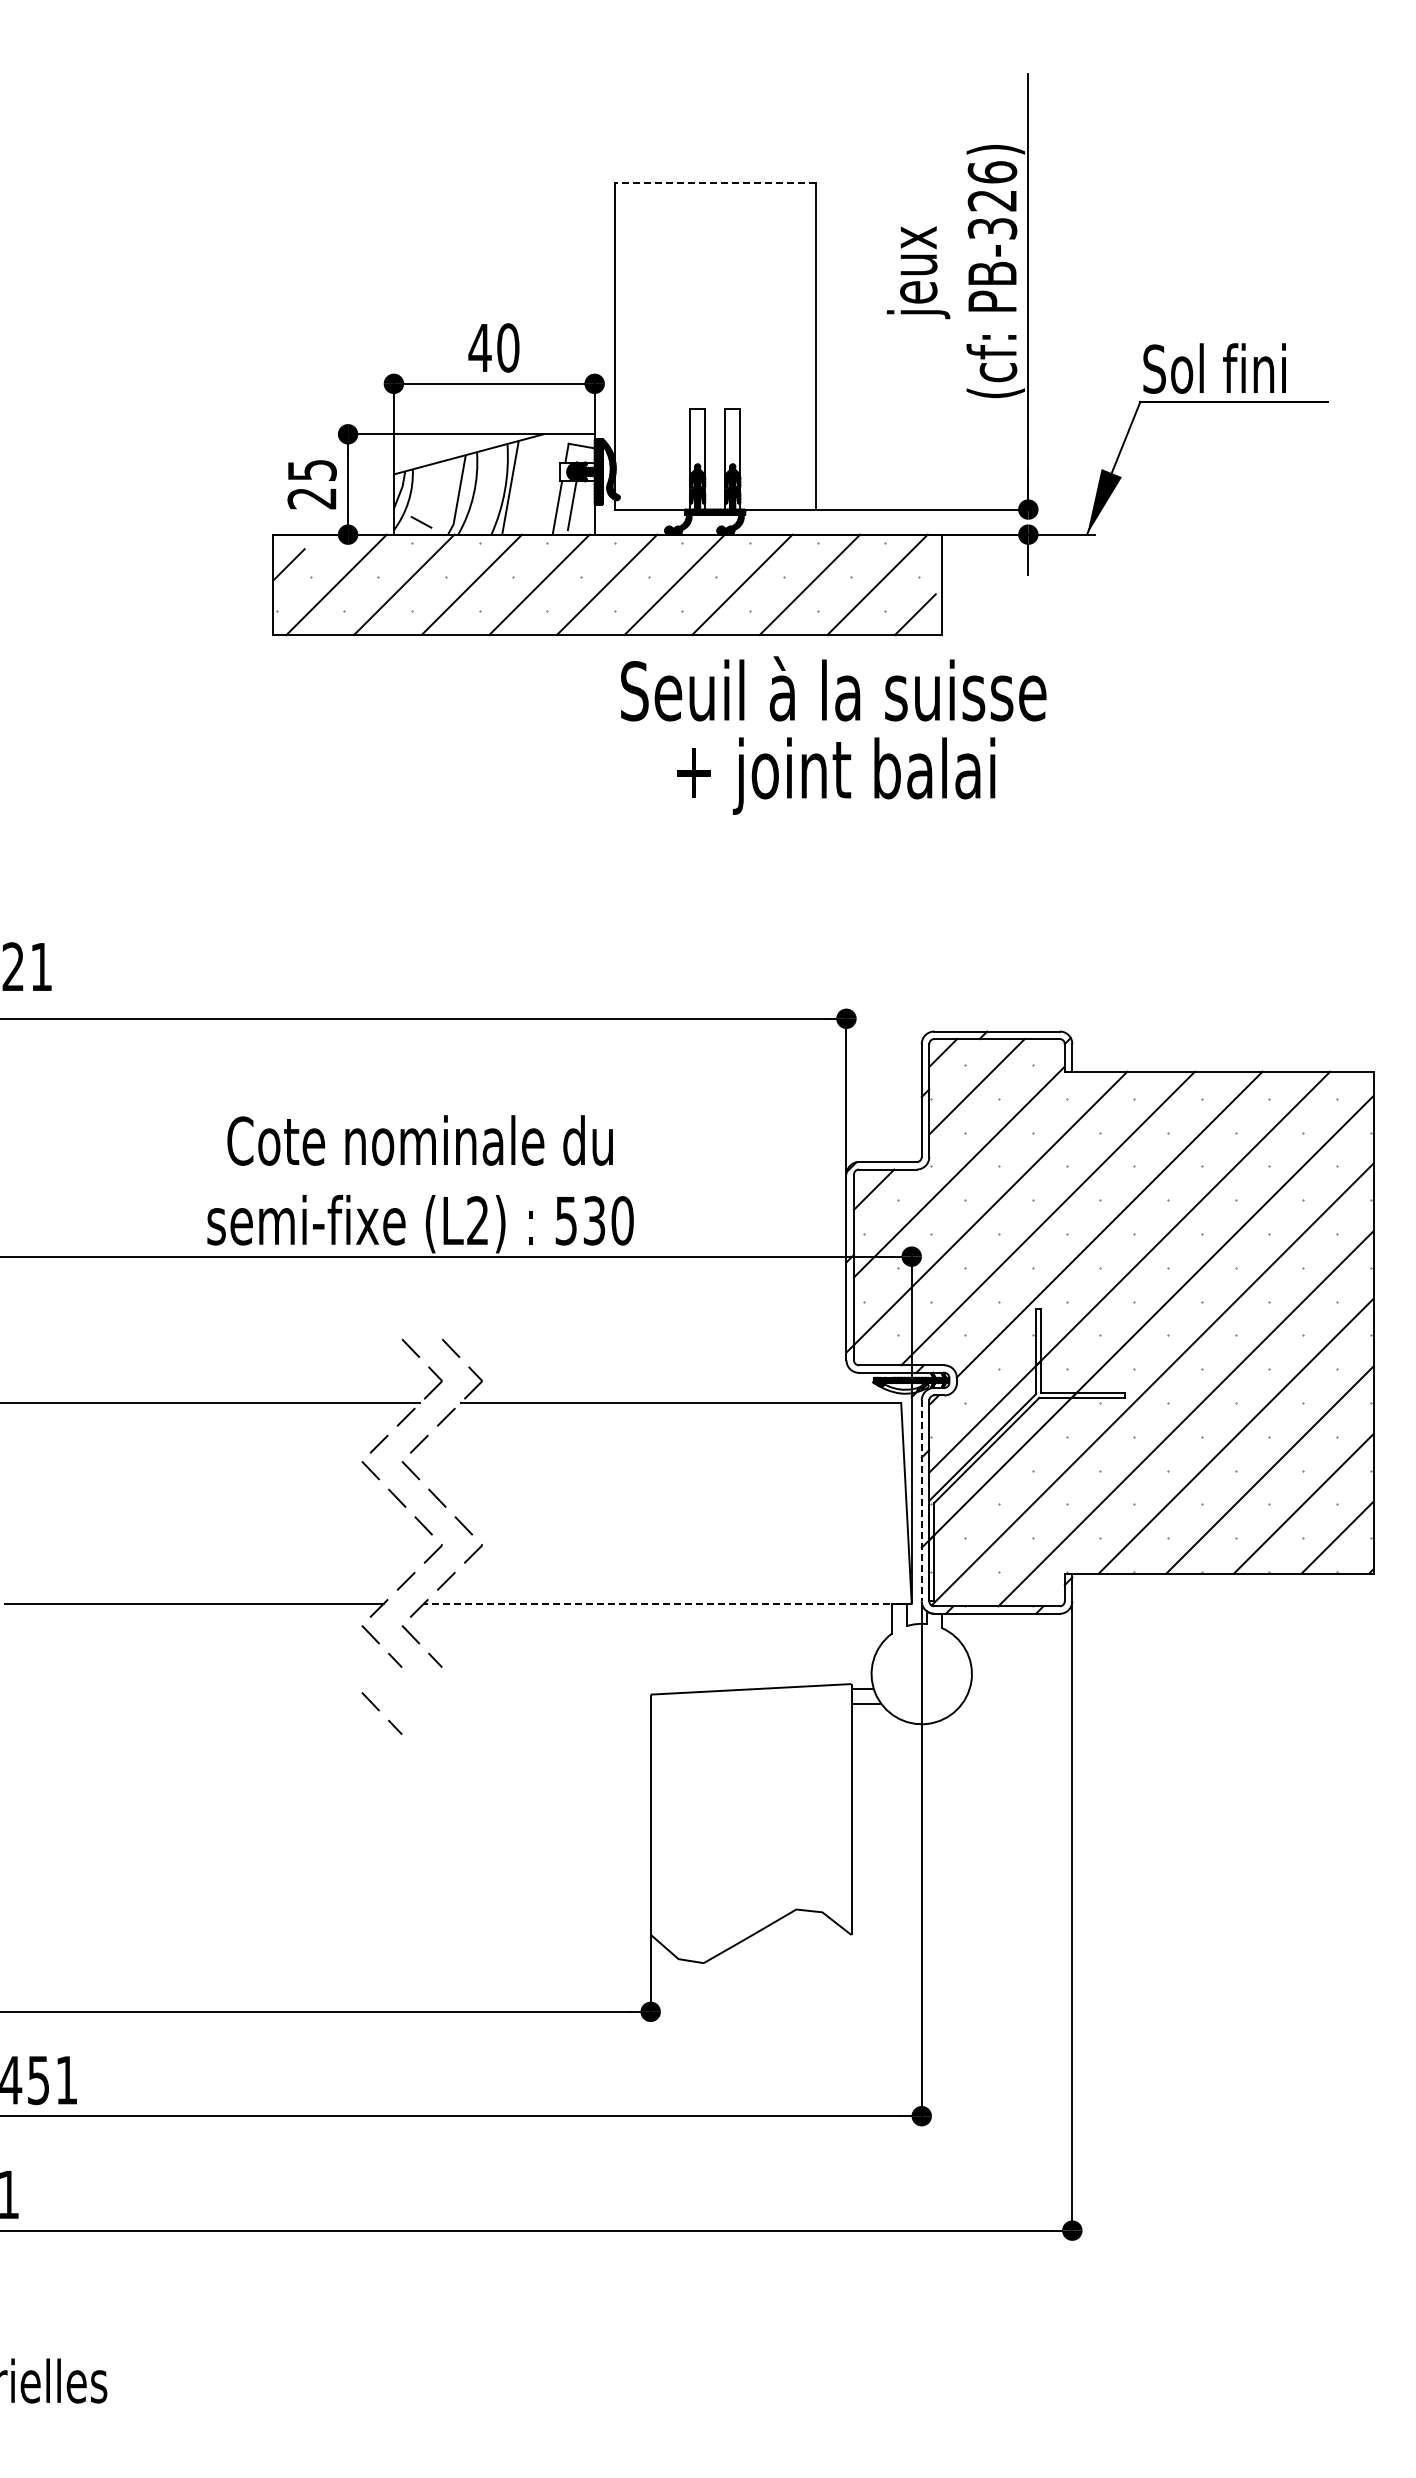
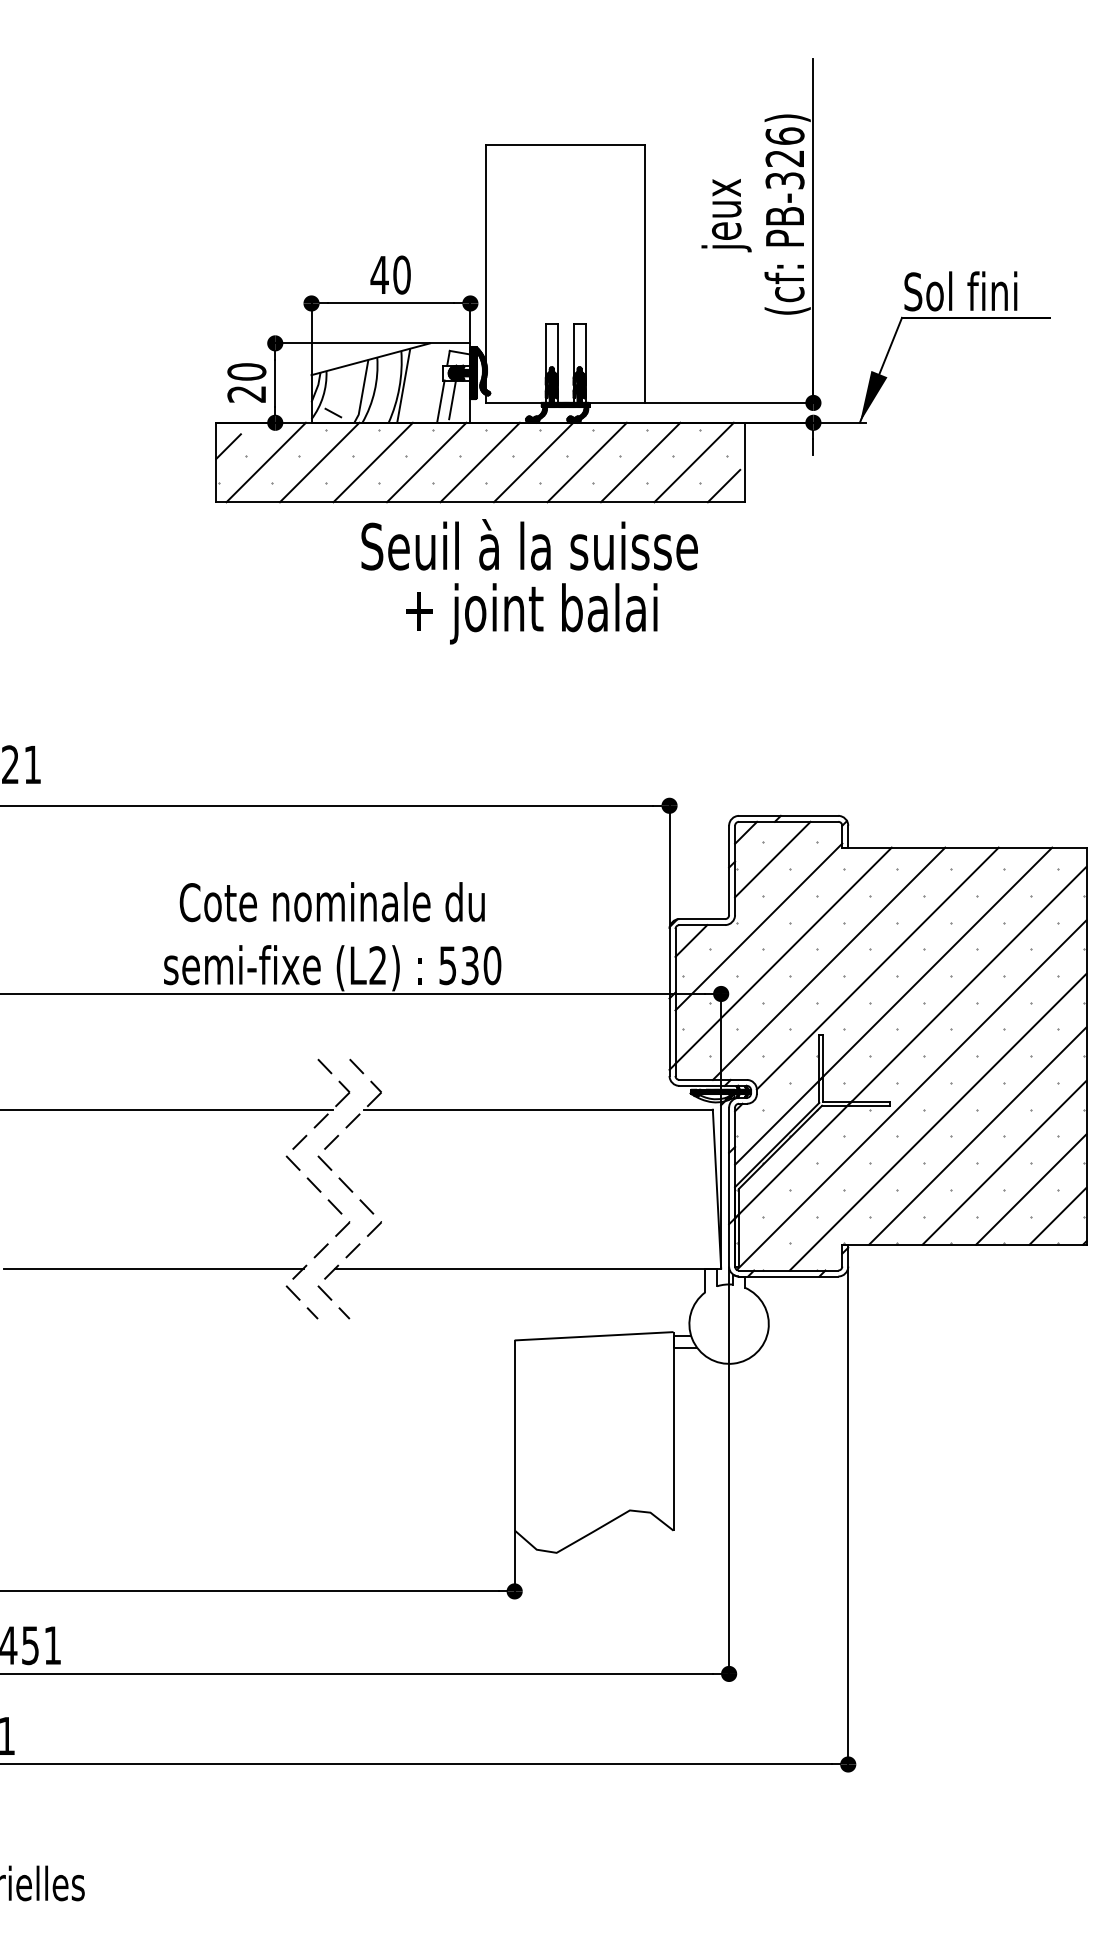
line: (714, 183) -> (565, 144), dashed -> solid
text: (311, 470) -> (246, 372), 25 -> 20
text: (833, 735) -> (529, 581), moved
line: (921, 1501) -> (728, 1187), dashed -> solid
line: (667, 1603) -> (527, 1268), dashed -> solid
line: (379, 1711) -> (300, 1353), removed

